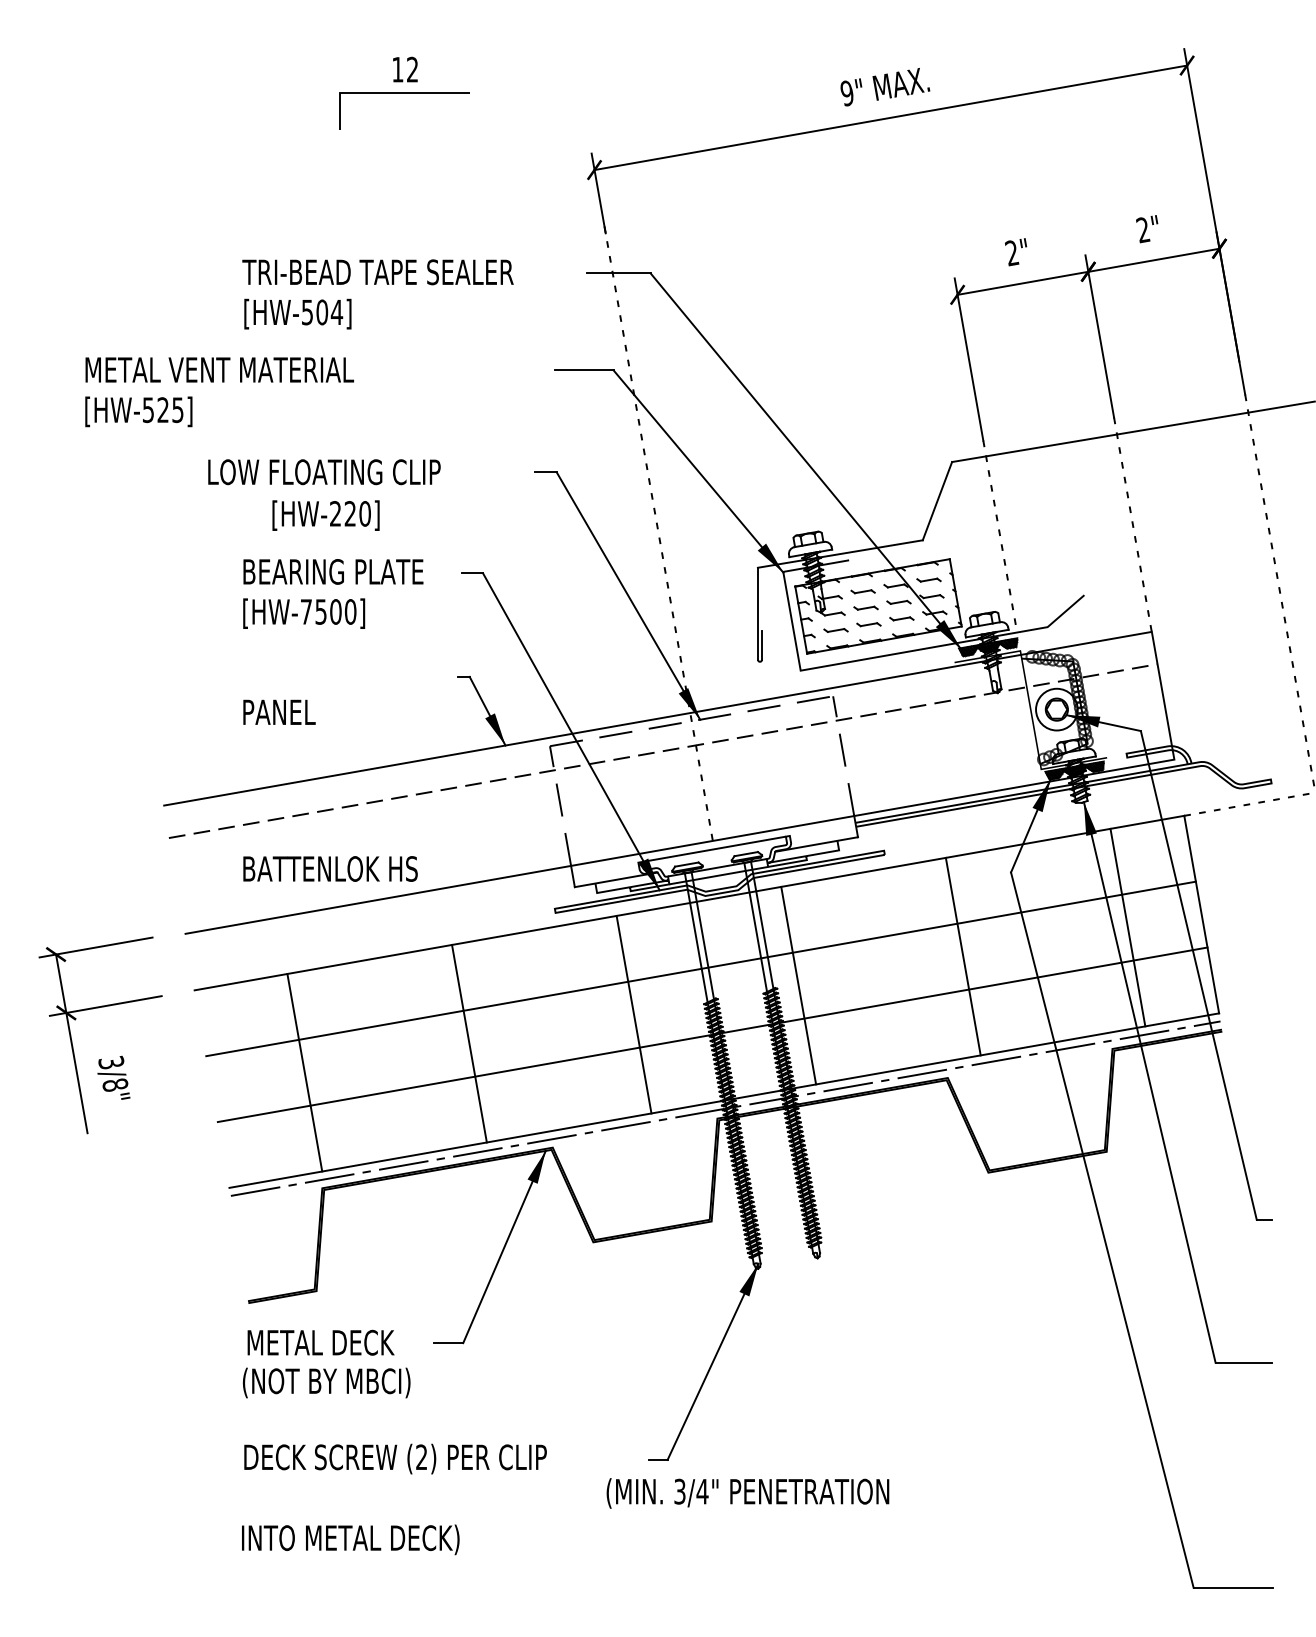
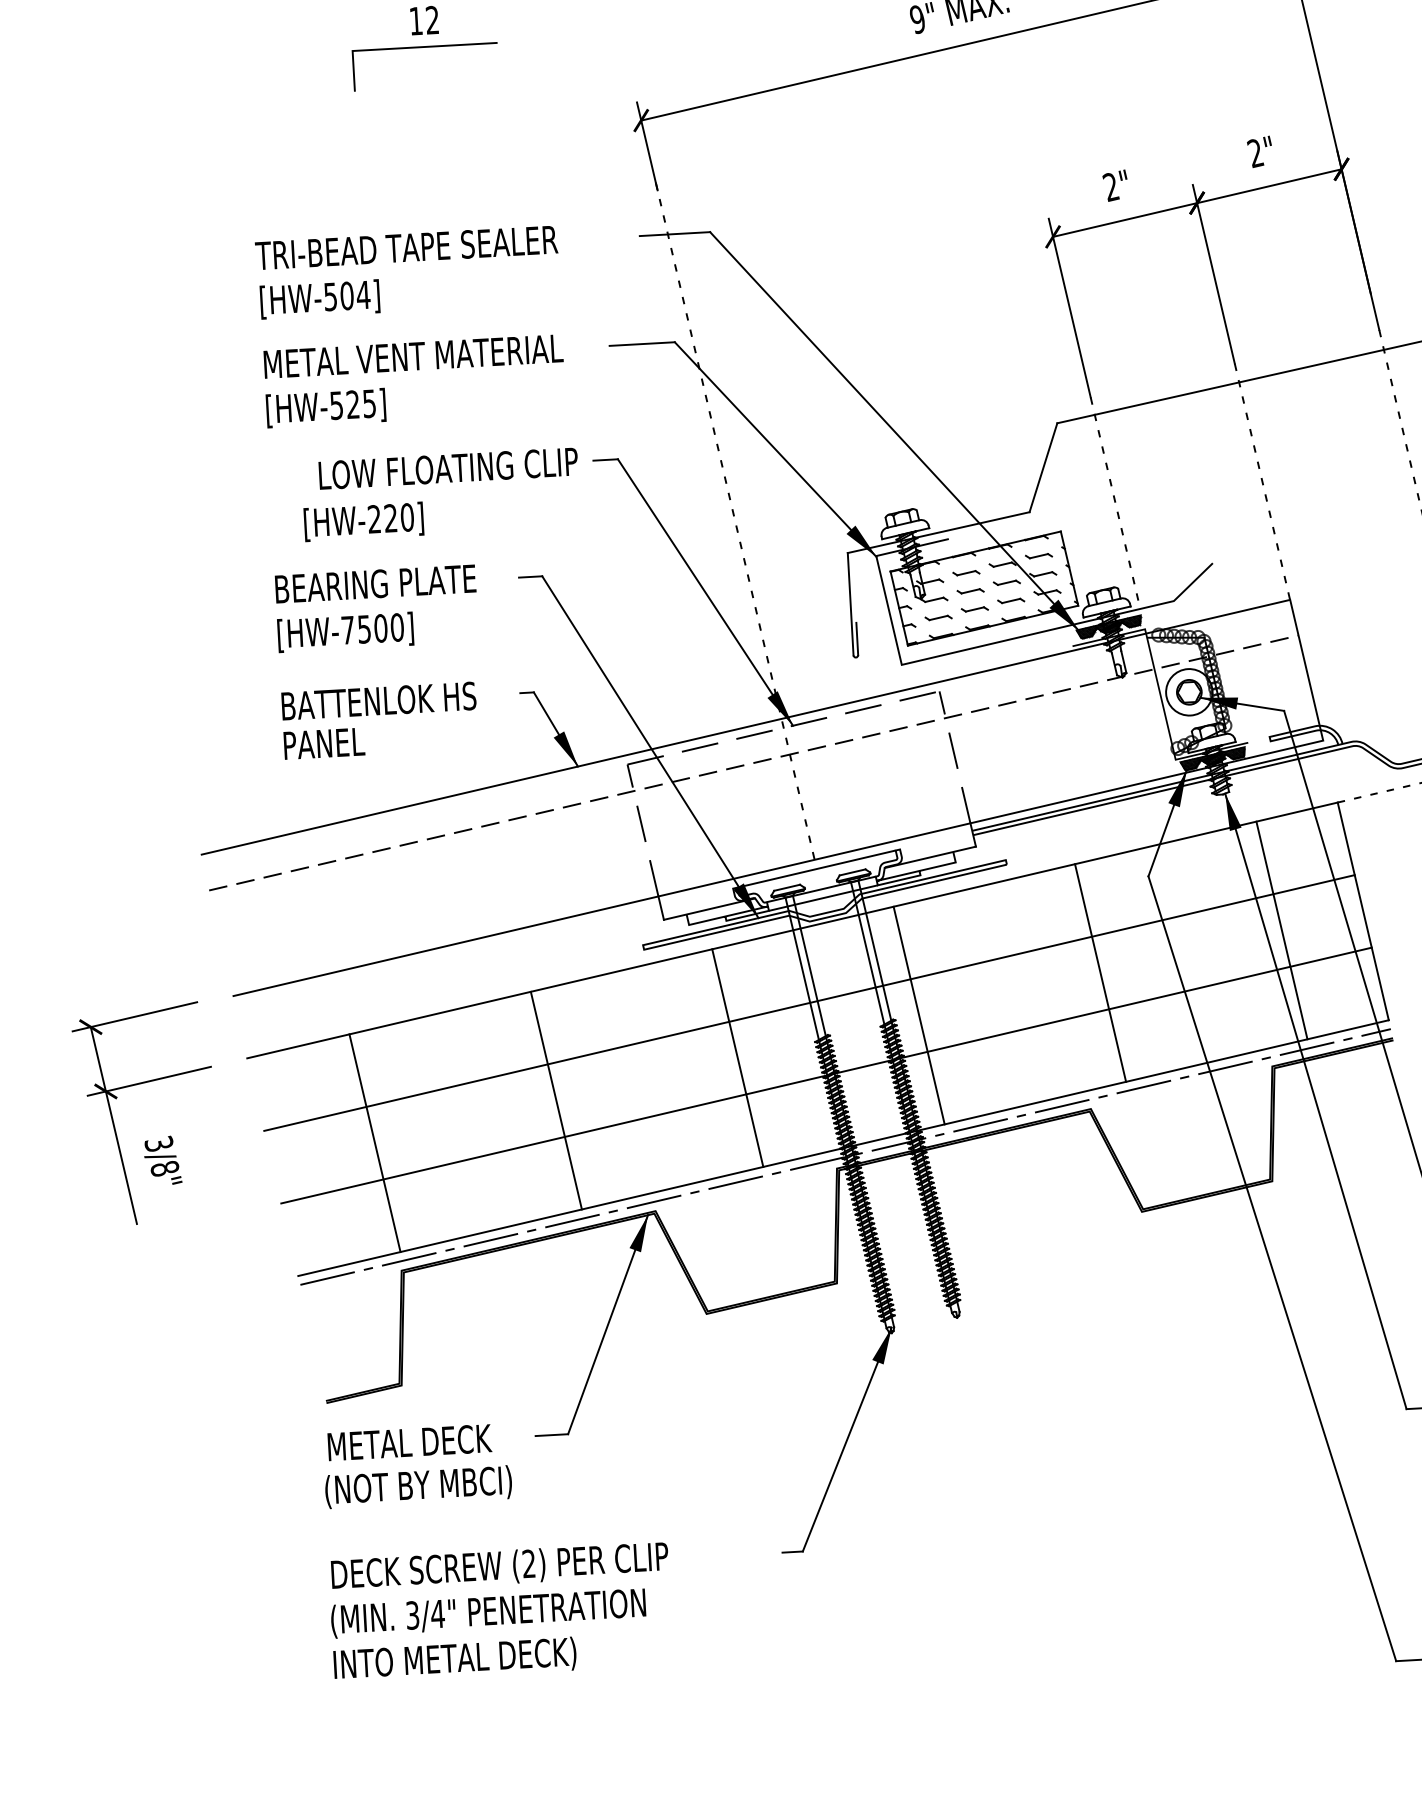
text: (219, 392) -> (414, 381), moved
text: (324, 472) -> (448, 468), moved
text: (330, 868) -> (378, 700), moved
text: (747, 1493) -> (487, 1613), moved

